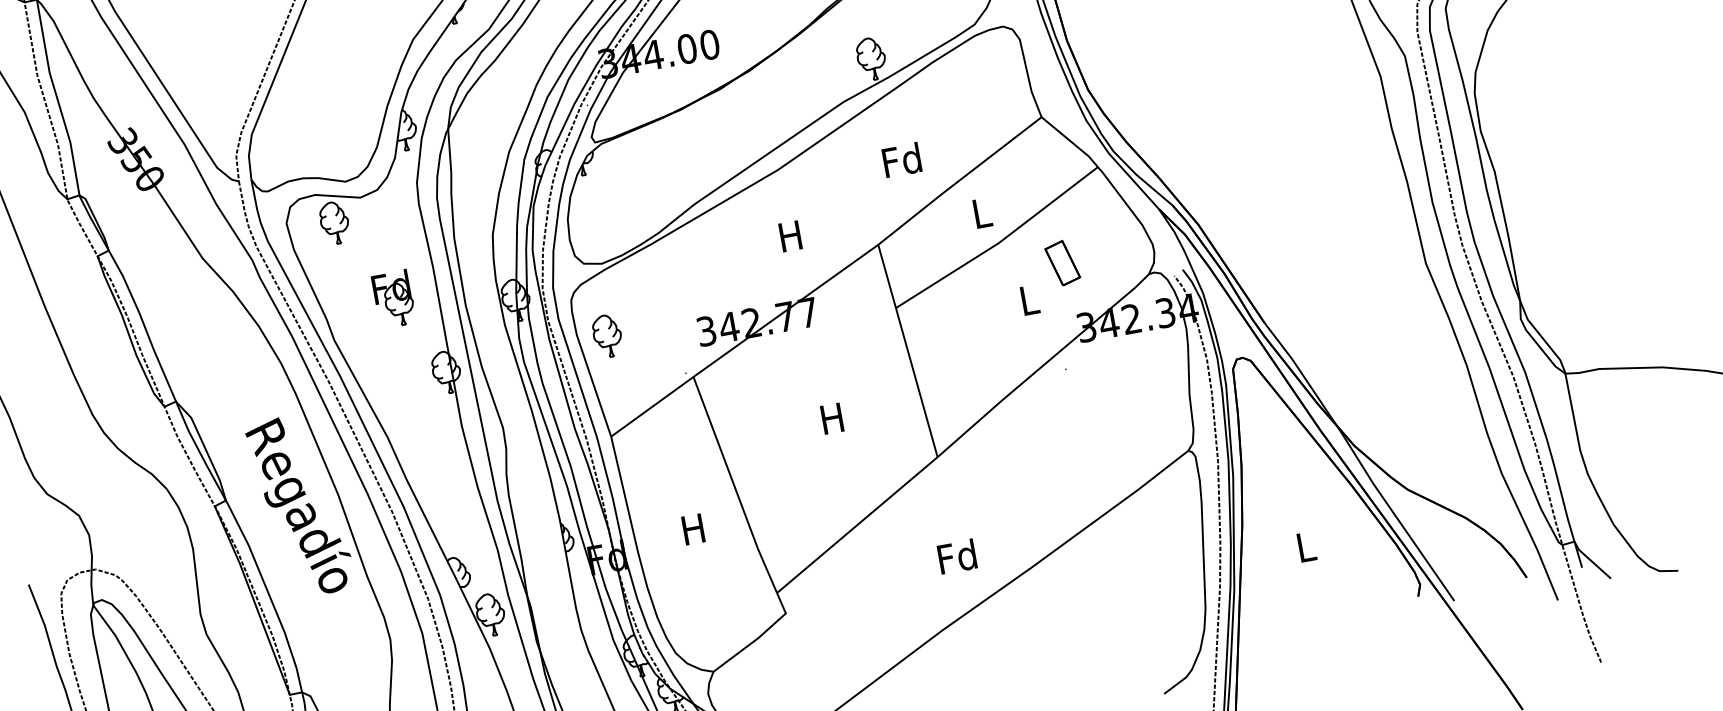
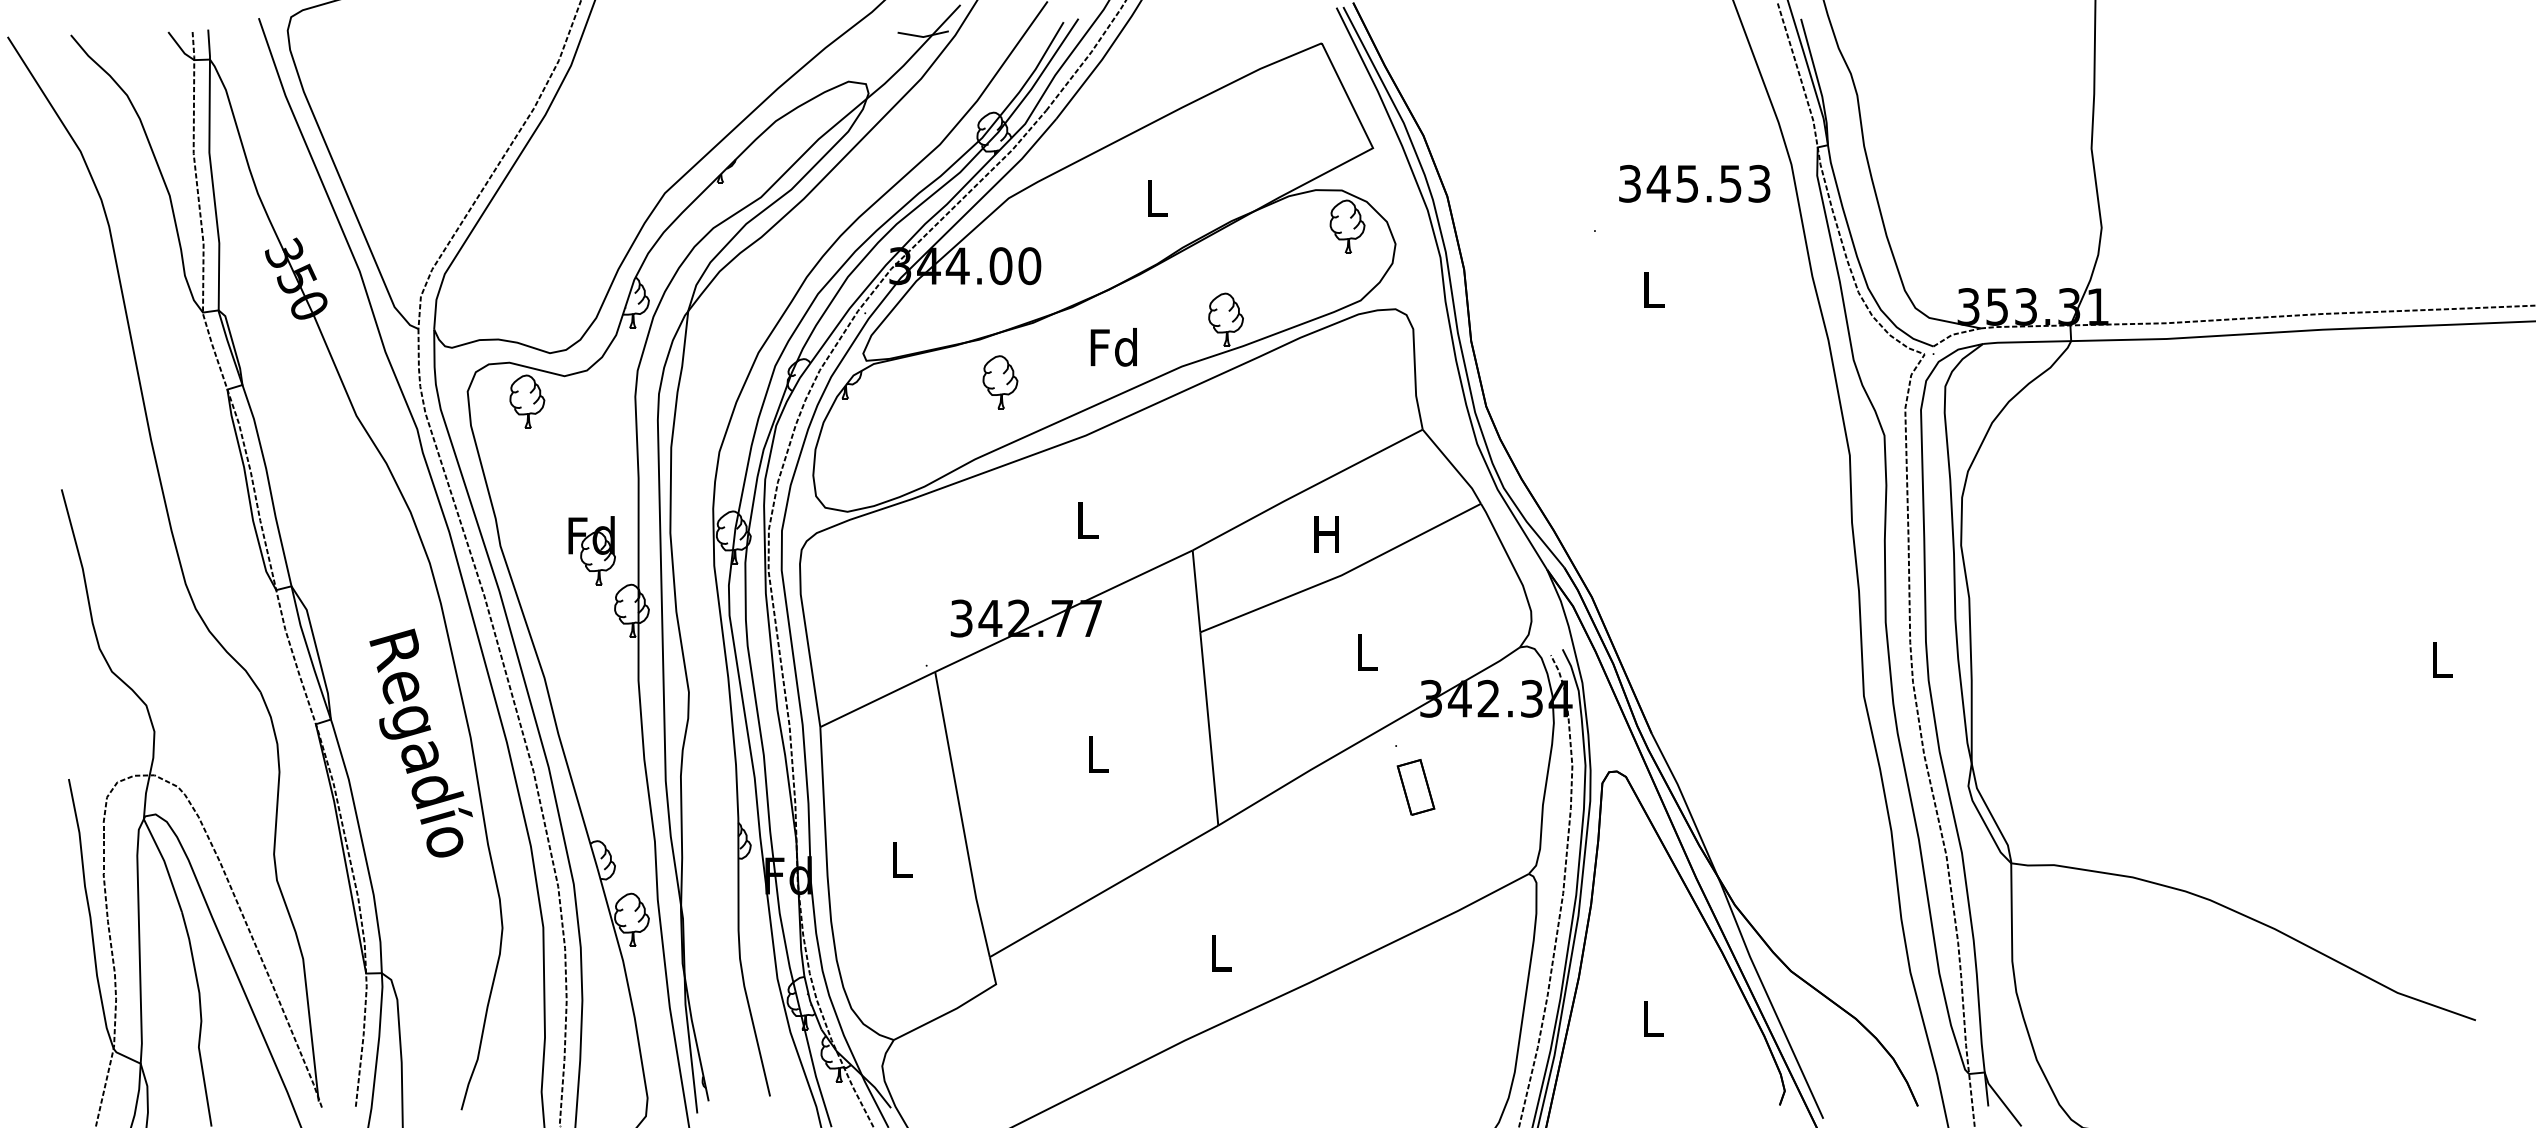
text: (901, 160) -> (1113, 347), moved
text: (981, 213) -> (1326, 534), L -> H
text: (790, 236) -> (1086, 520), H -> L
part: (1062, 263) -> (1415, 787), moved
part: (393, 298) -> (591, 550), moved
part: (607, 336) -> (1000, 382), moved
text: (831, 418) -> (1096, 754), H -> L
text: (692, 529) -> (900, 859), H -> L
text: (957, 556) -> (1220, 952), Fd -> L

